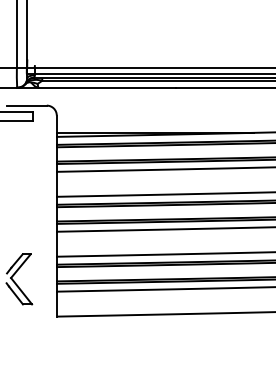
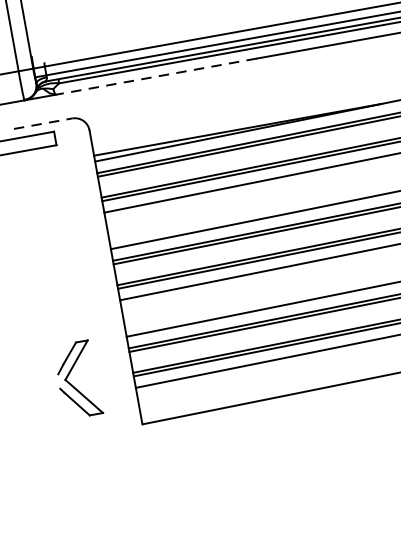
line: (107, 87) -> (156, 75), solid -> dashed
line: (26, 105) -> (42, 123), solid -> dashed

